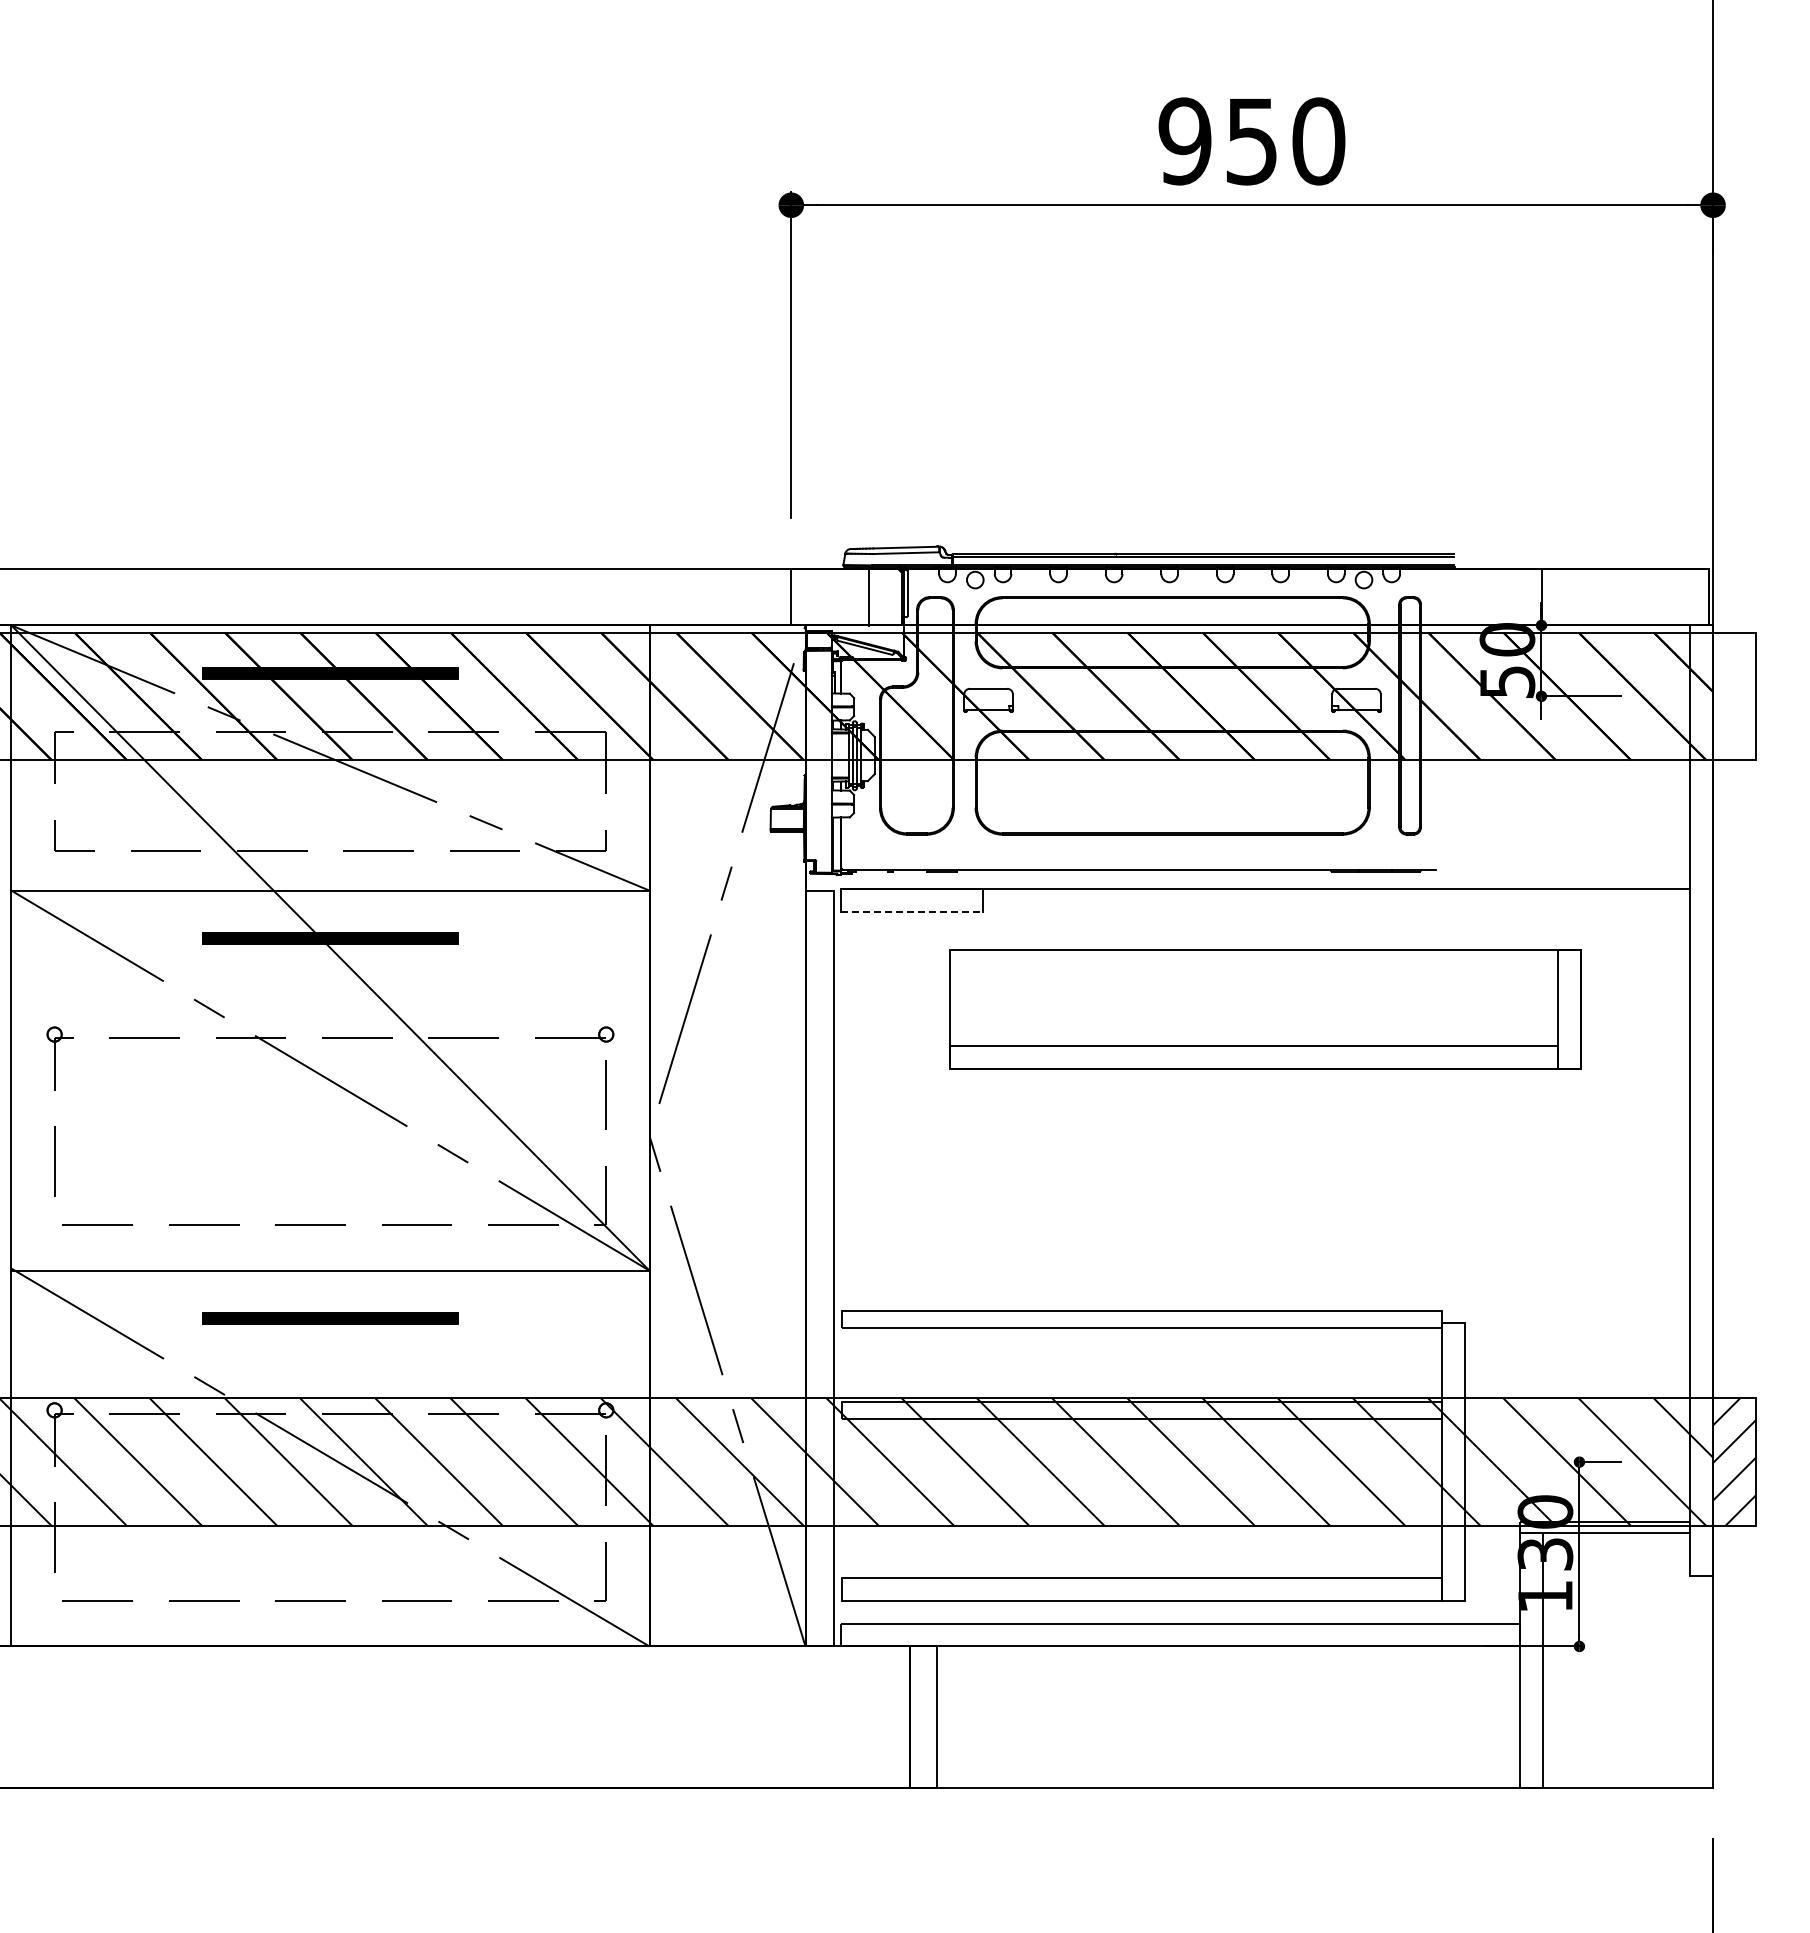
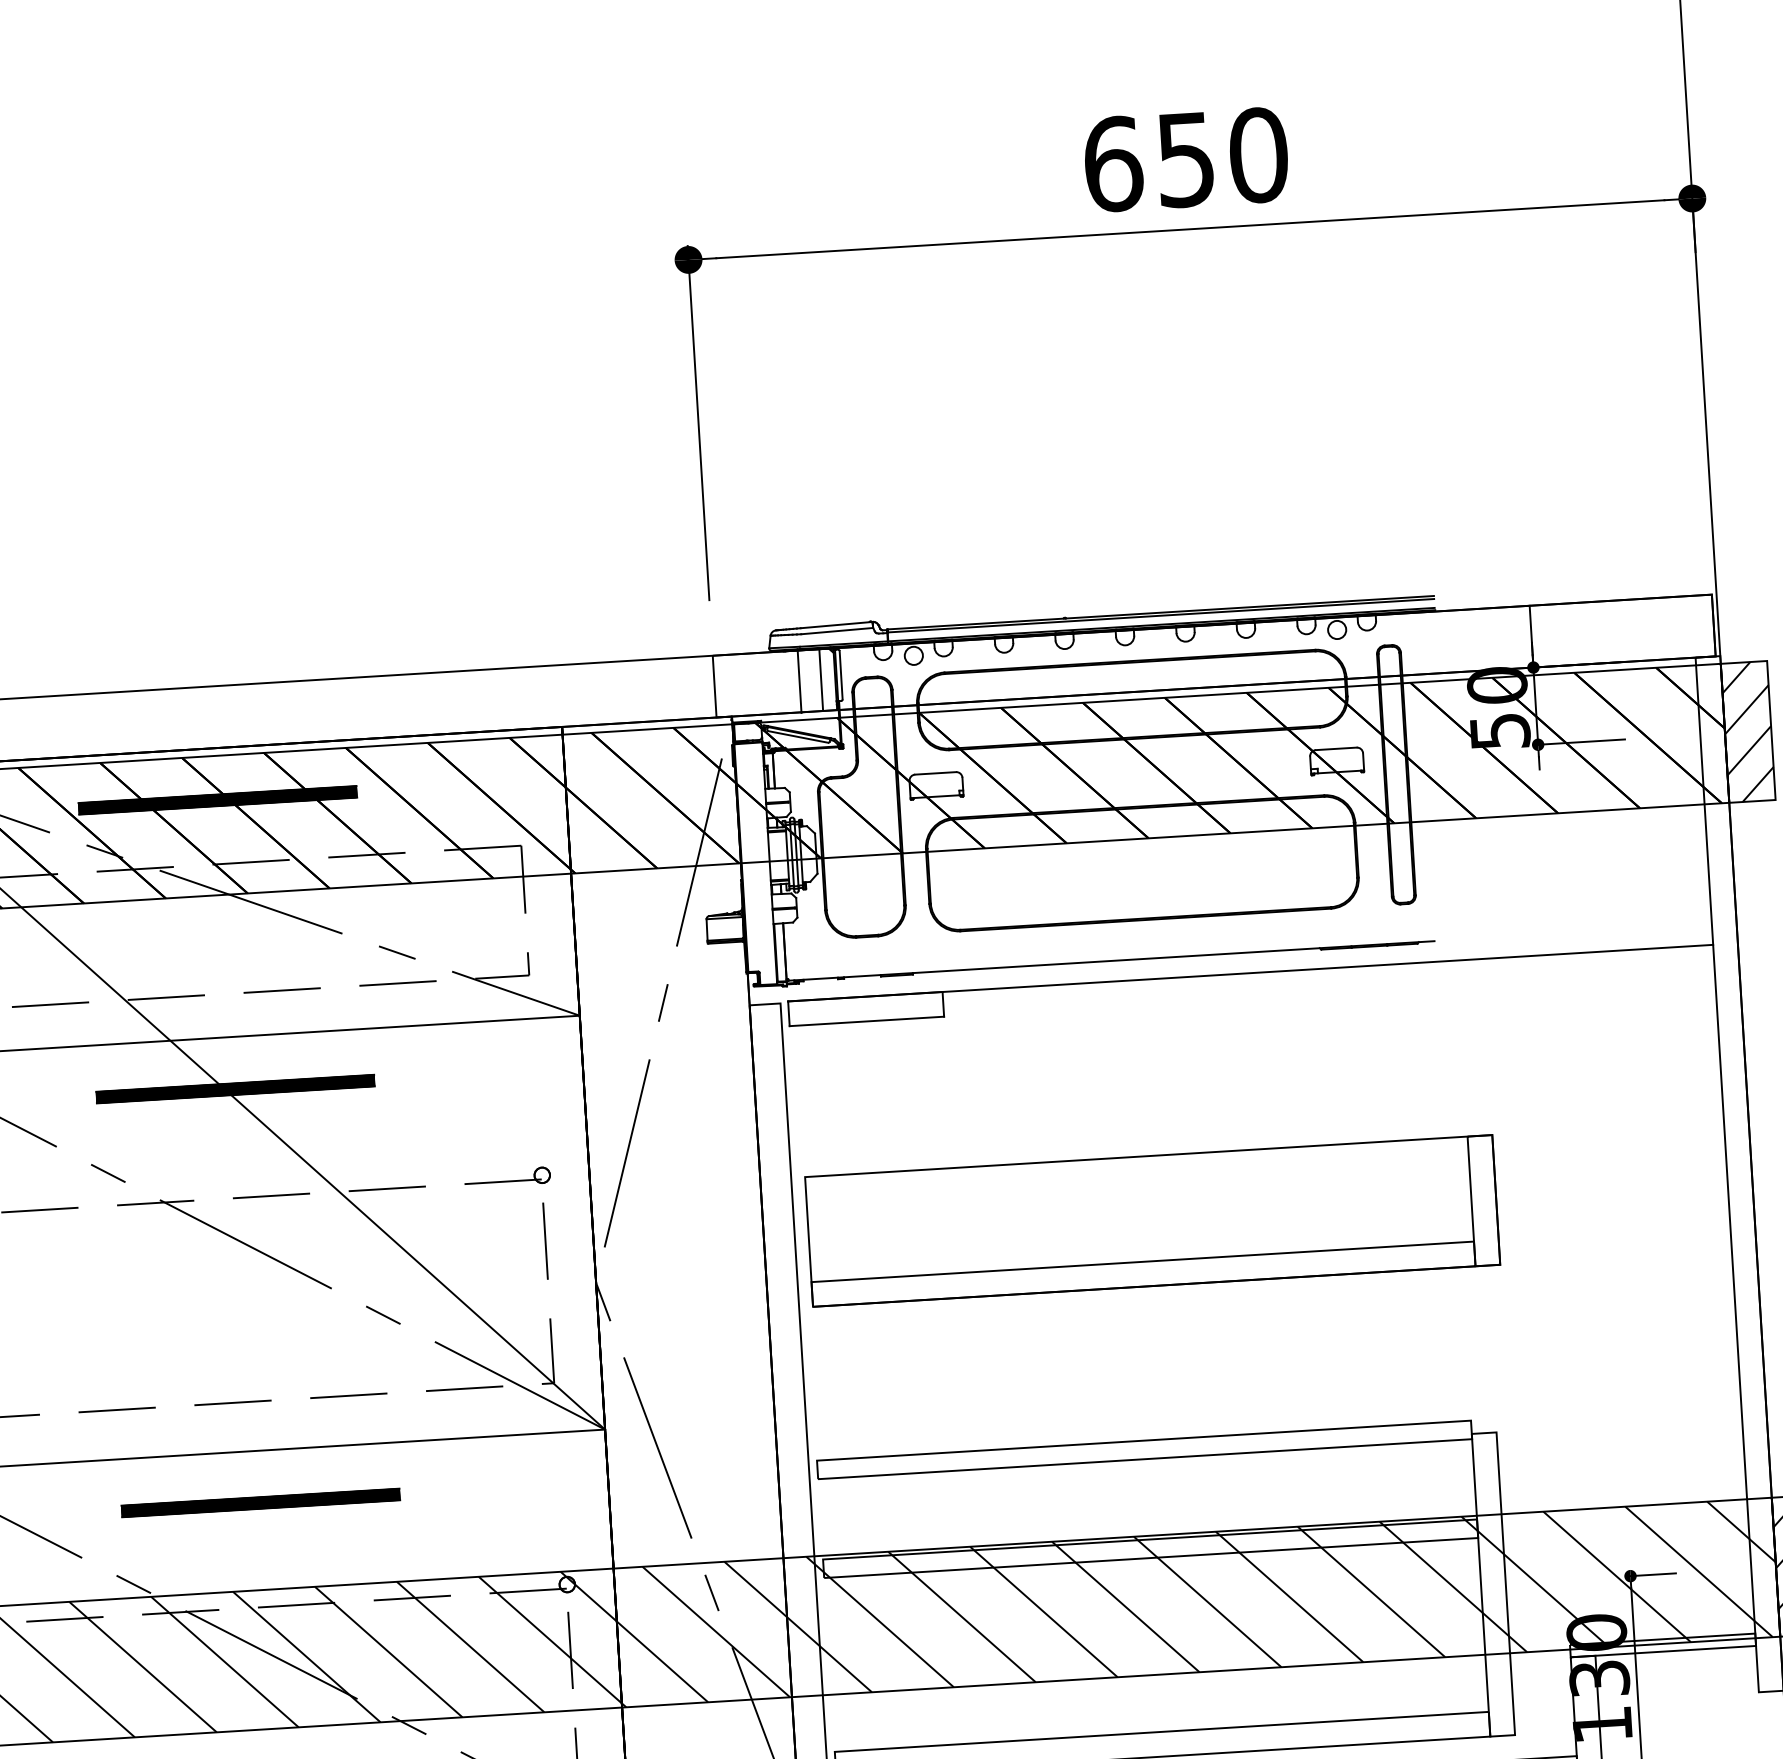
text: (1185, 141) -> (1113, 164), 950 -> 650
line: (889, 596) -> (821, 679), added
hatch: (1734, 696) -> (1748, 732), added
line: (911, 911) -> (866, 1021), dashed -> solid
part: (1265, 1009) -> (1153, 1221), moved

